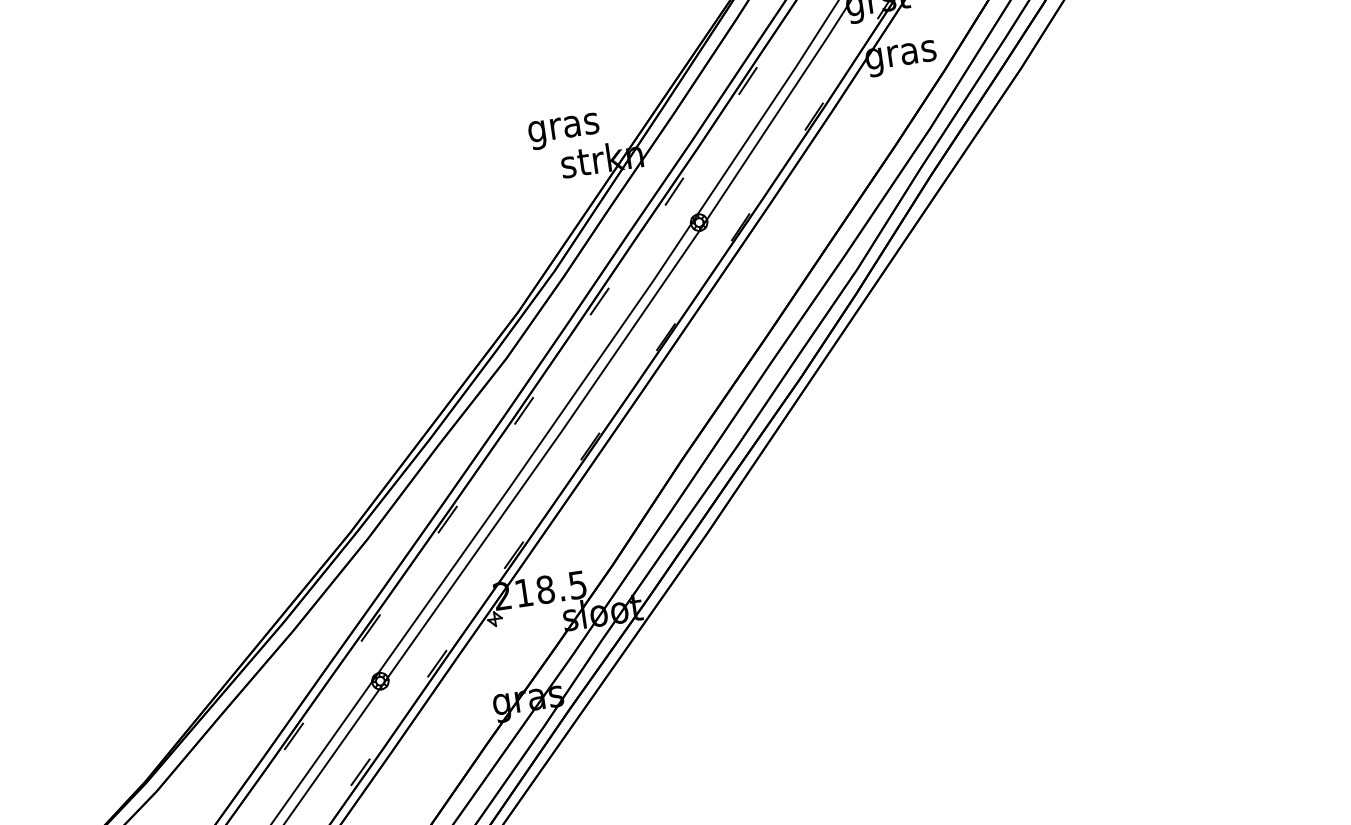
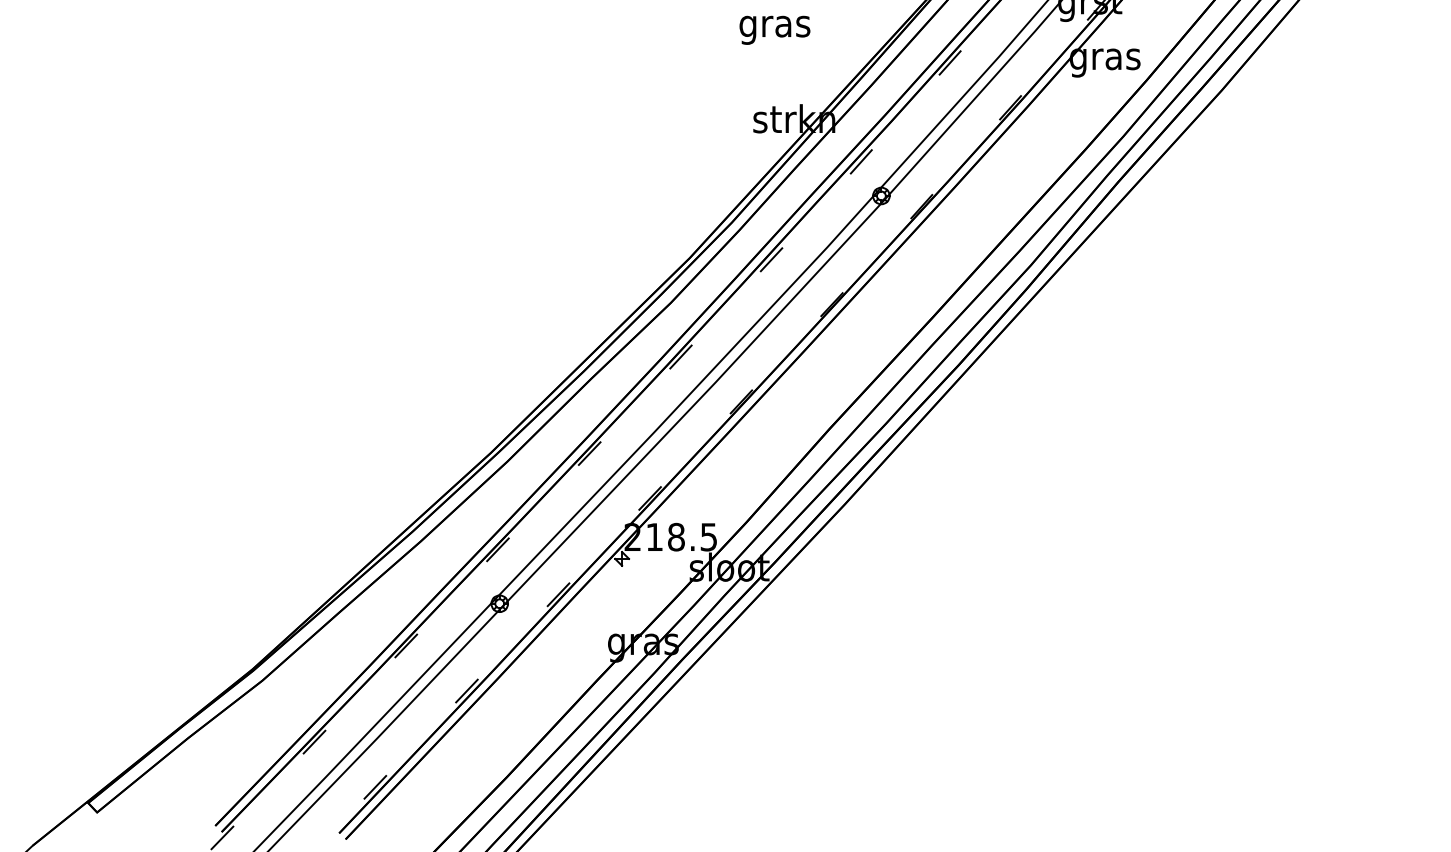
text: (563, 130) -> (774, 29), moved

